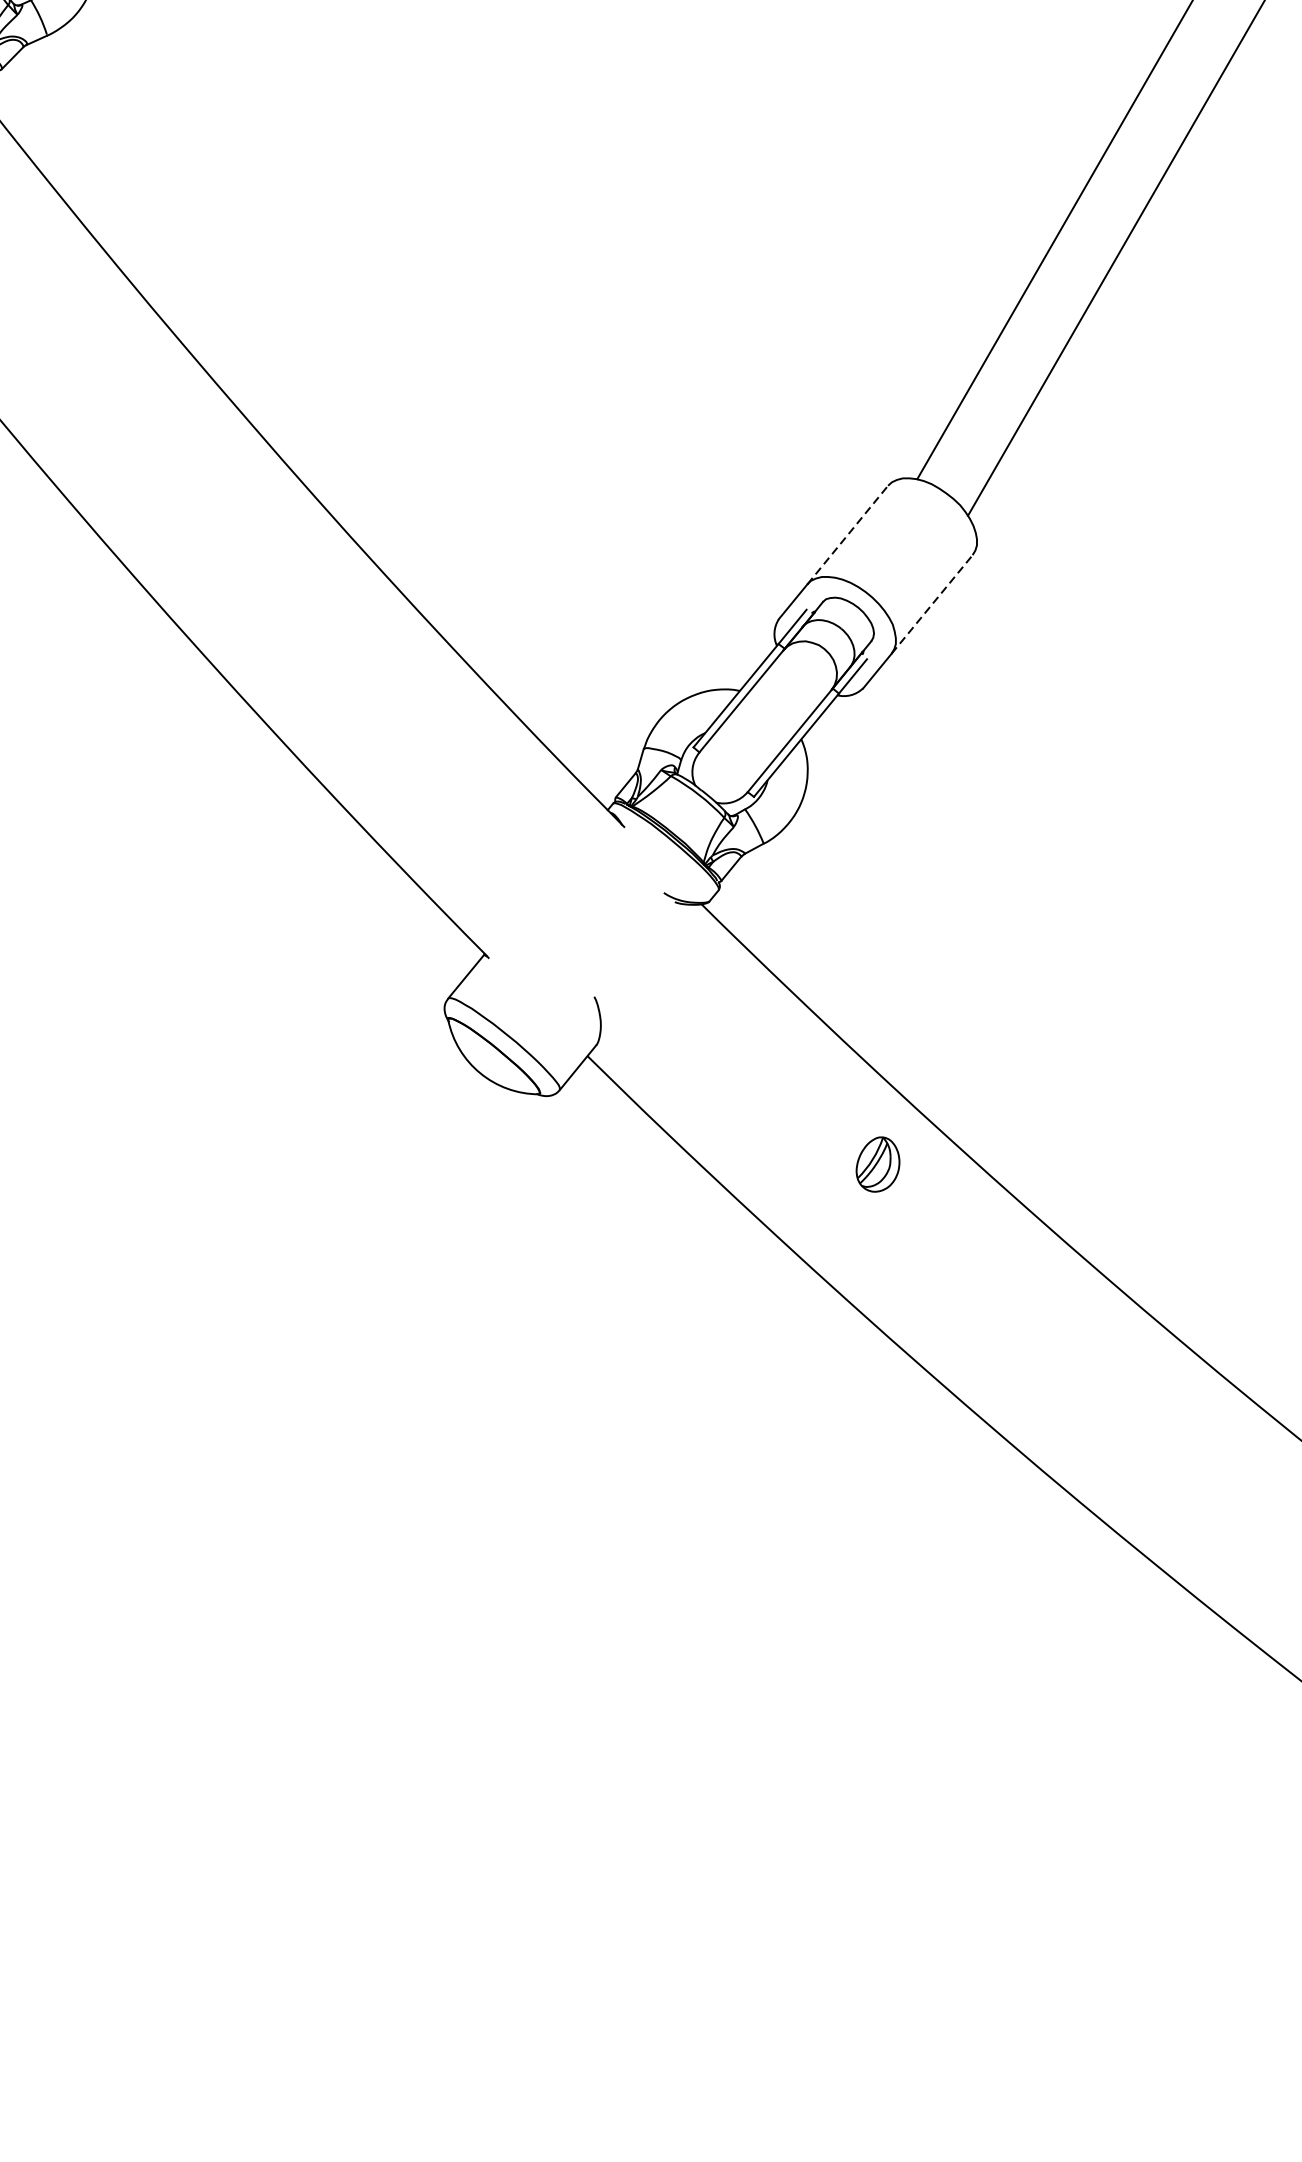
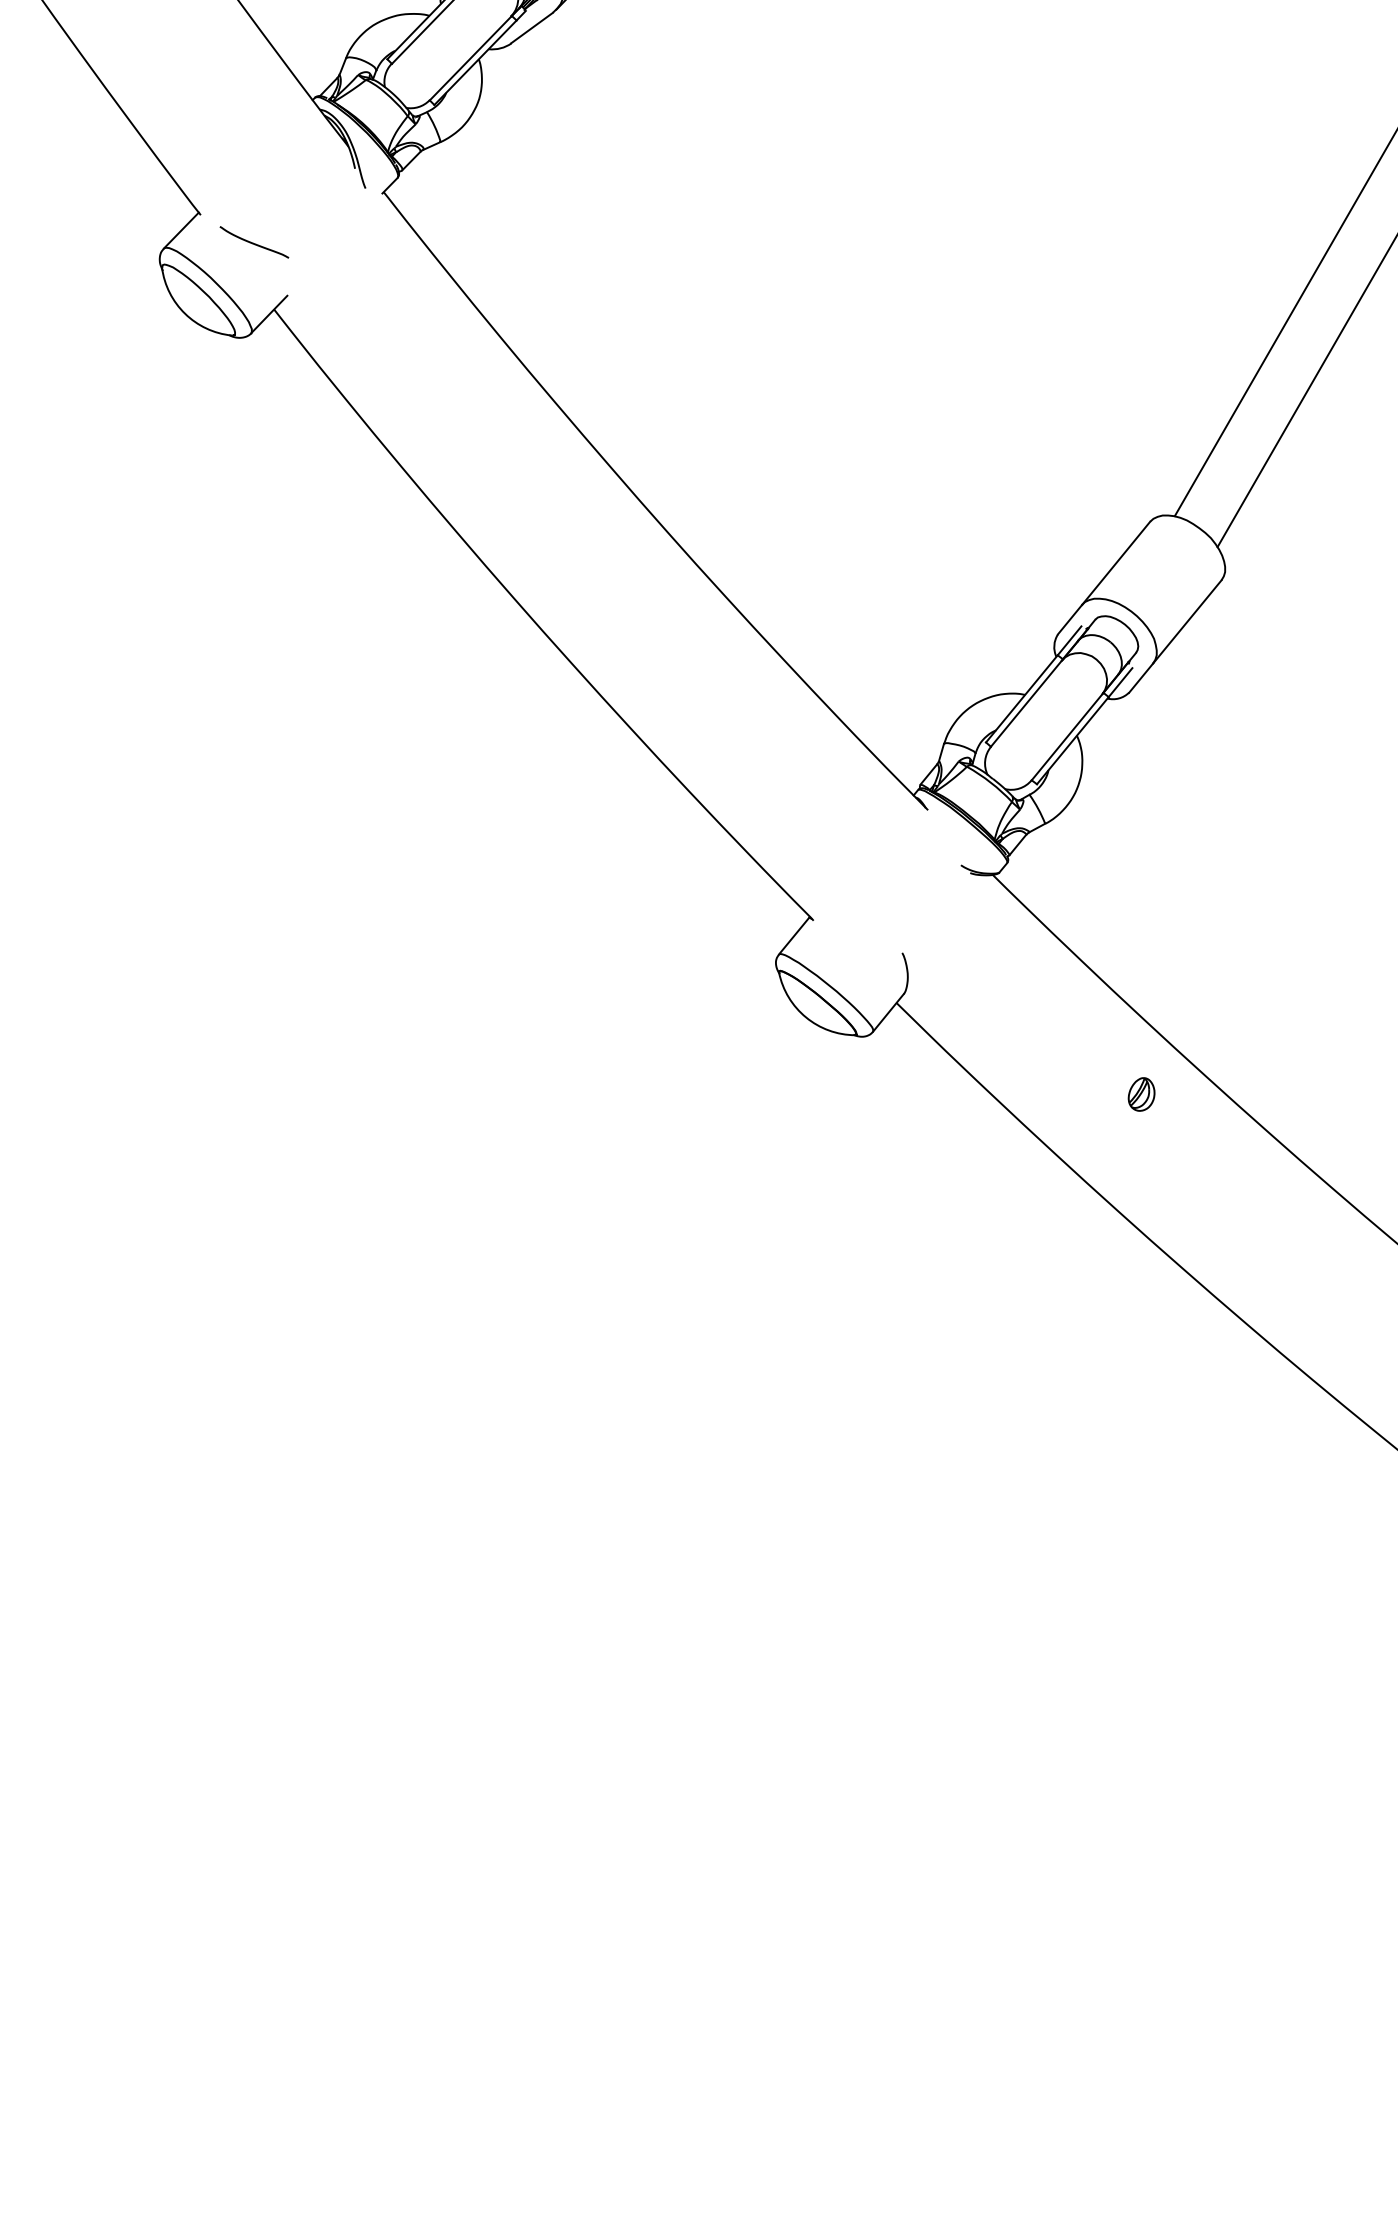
line: (848, 535) -> (1116, 563), dashed -> solid
line: (932, 603) -> (1187, 621), dashed -> solid
part: (877, 1164) -> (1141, 1094), size x0.71

